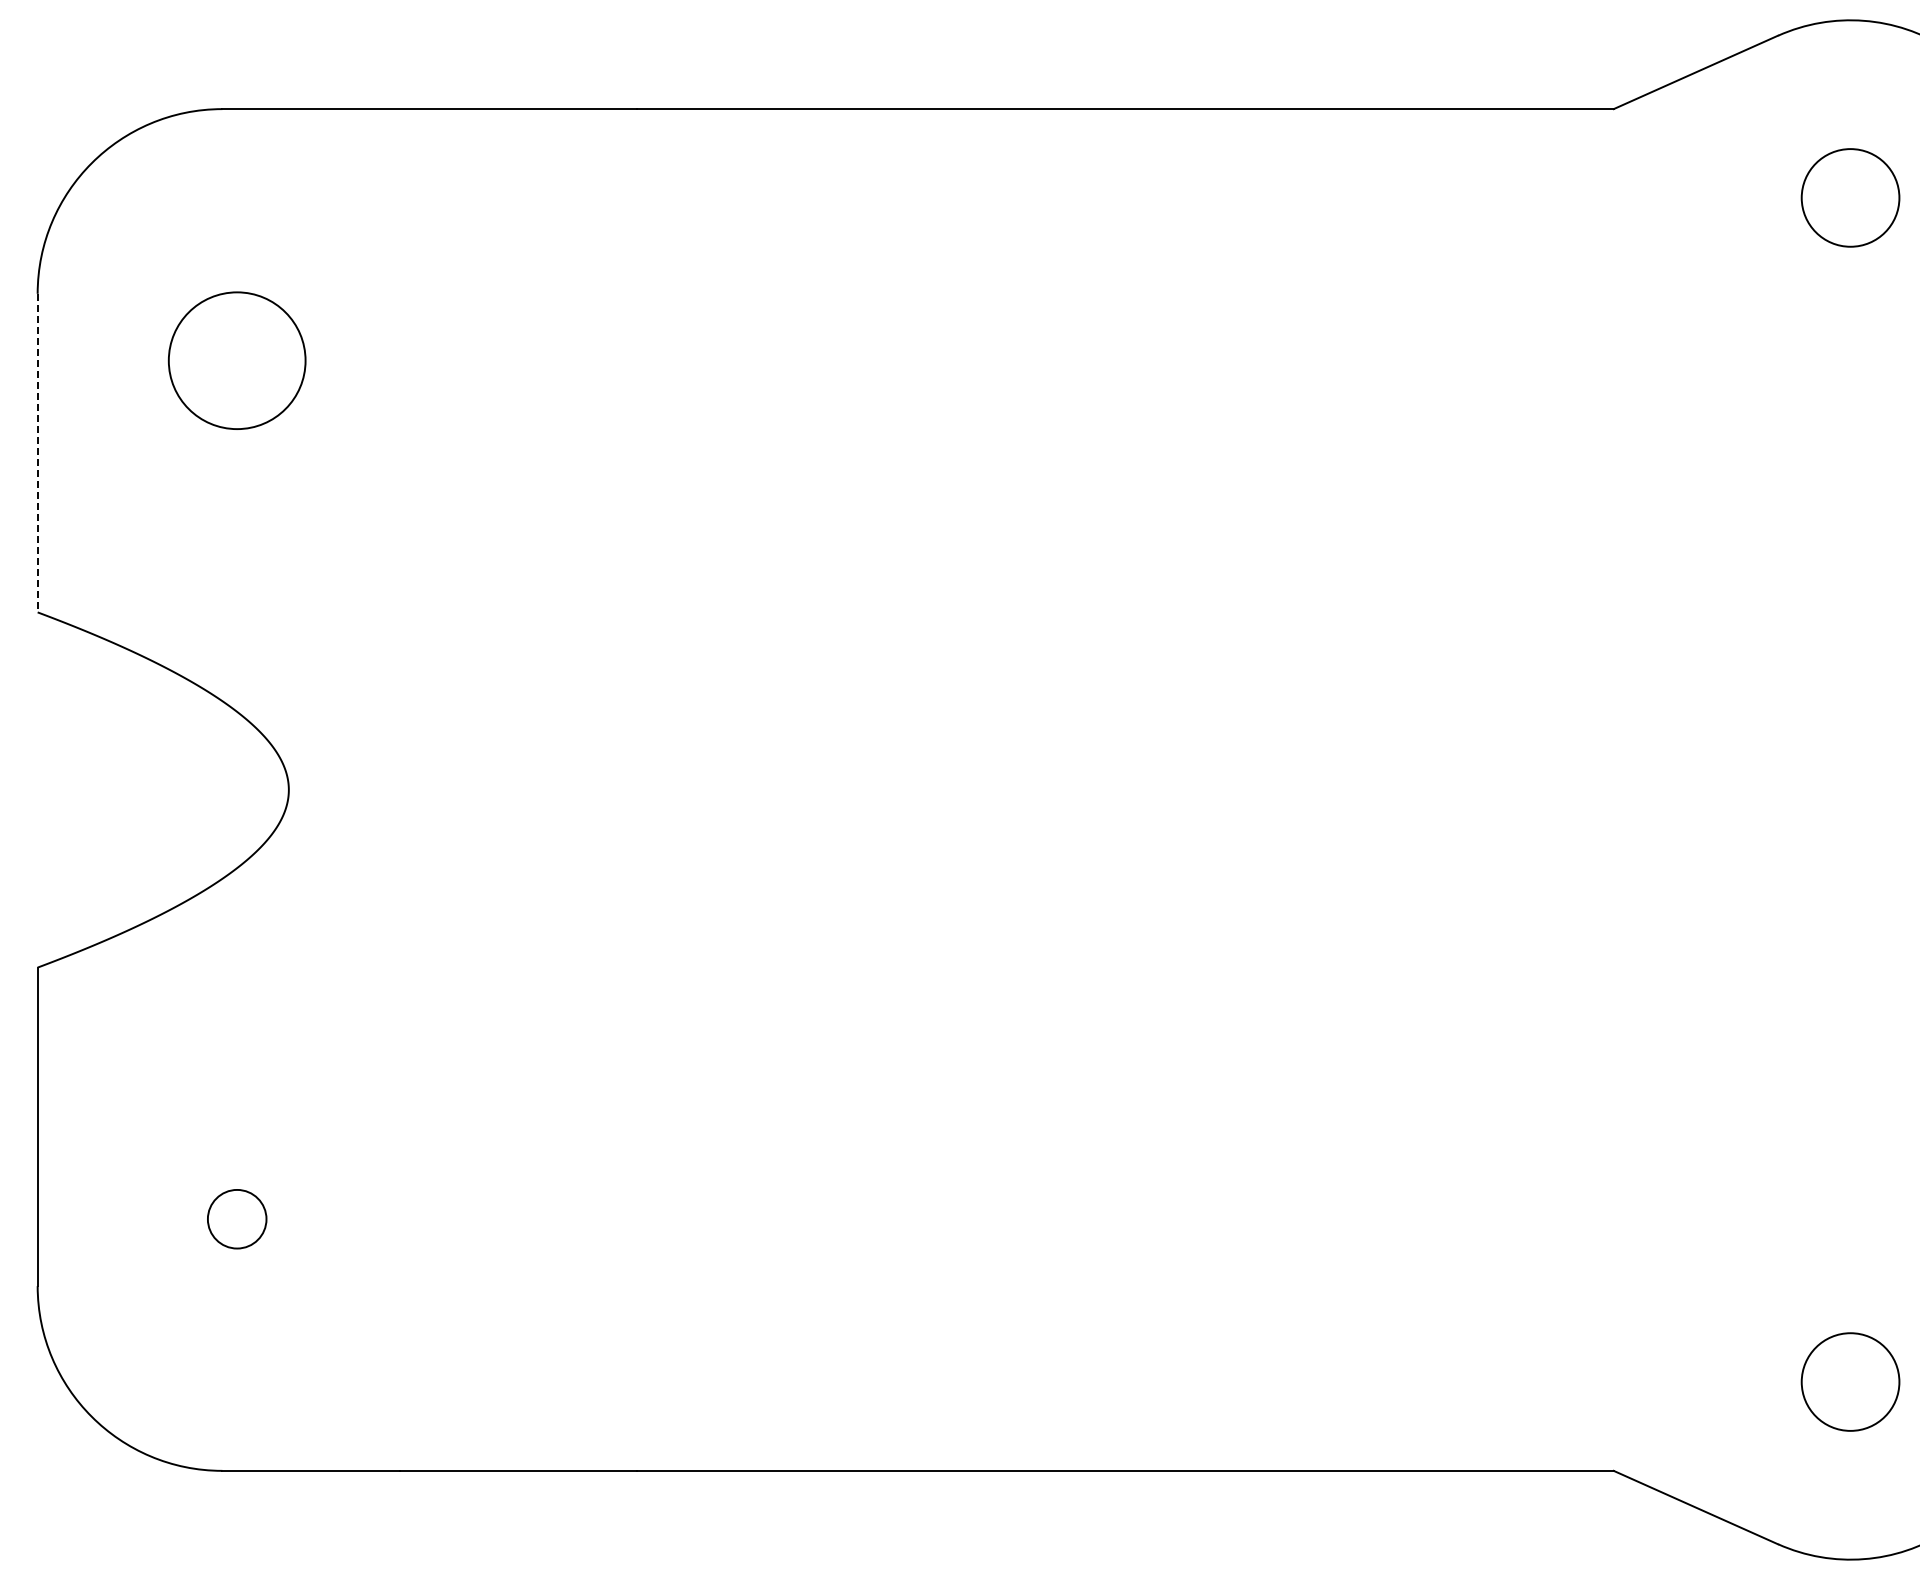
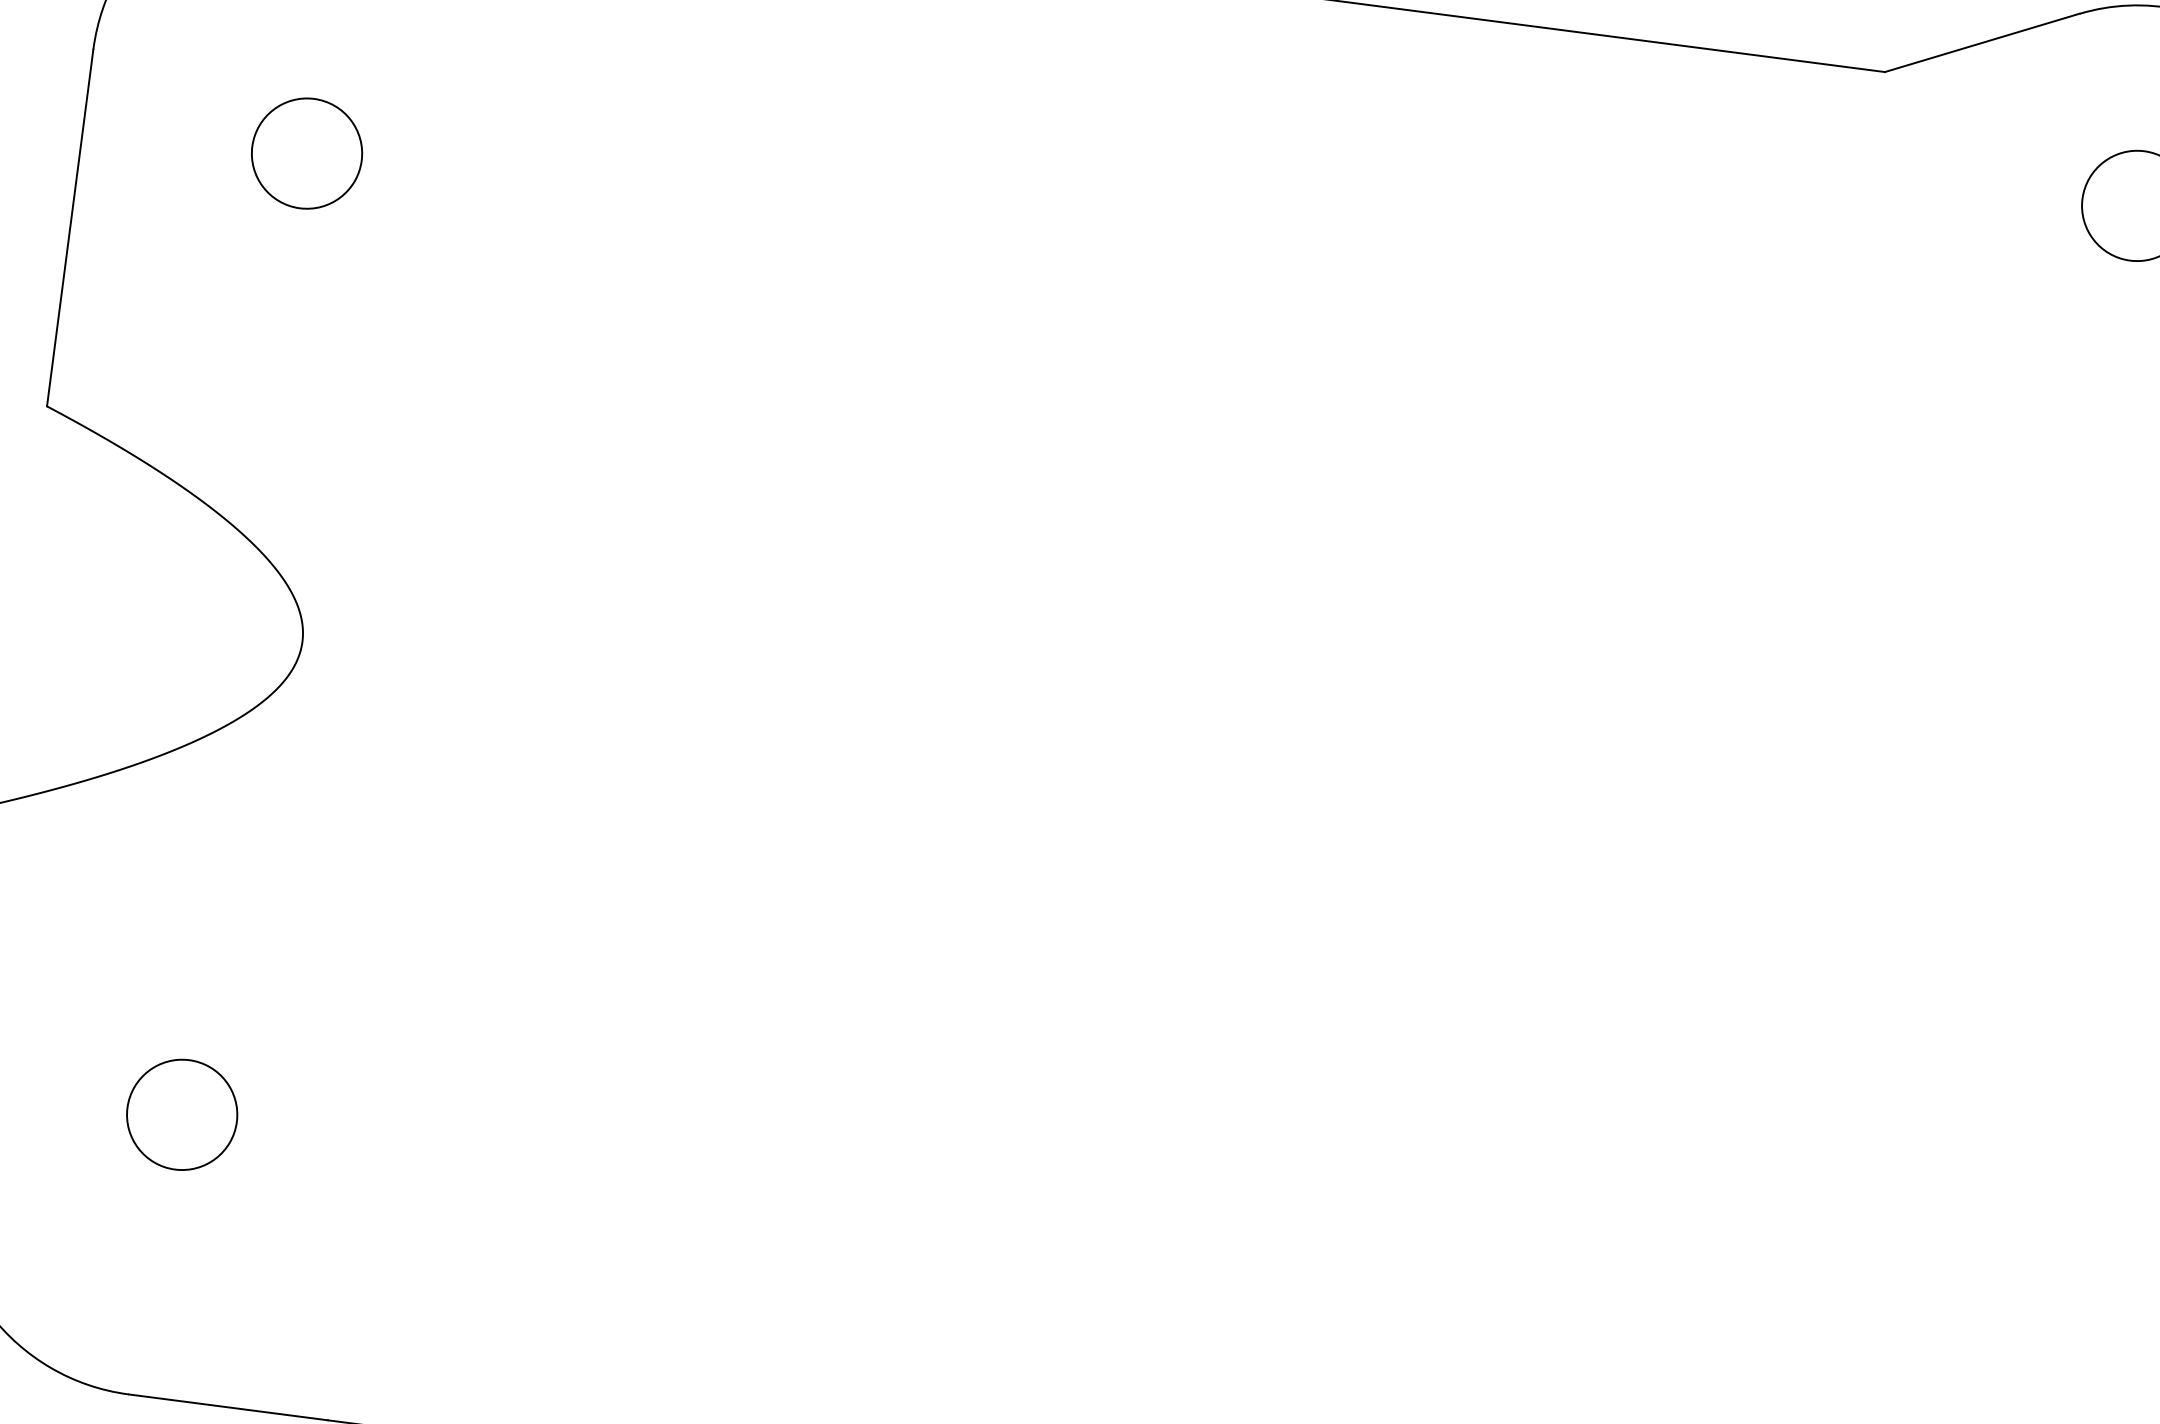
circle: (237, 360) -> (307, 153), size x0.71
line: (37, 453) -> (69, 228), dashed -> solid
circle: (237, 1219) -> (182, 1115), size x1.67

